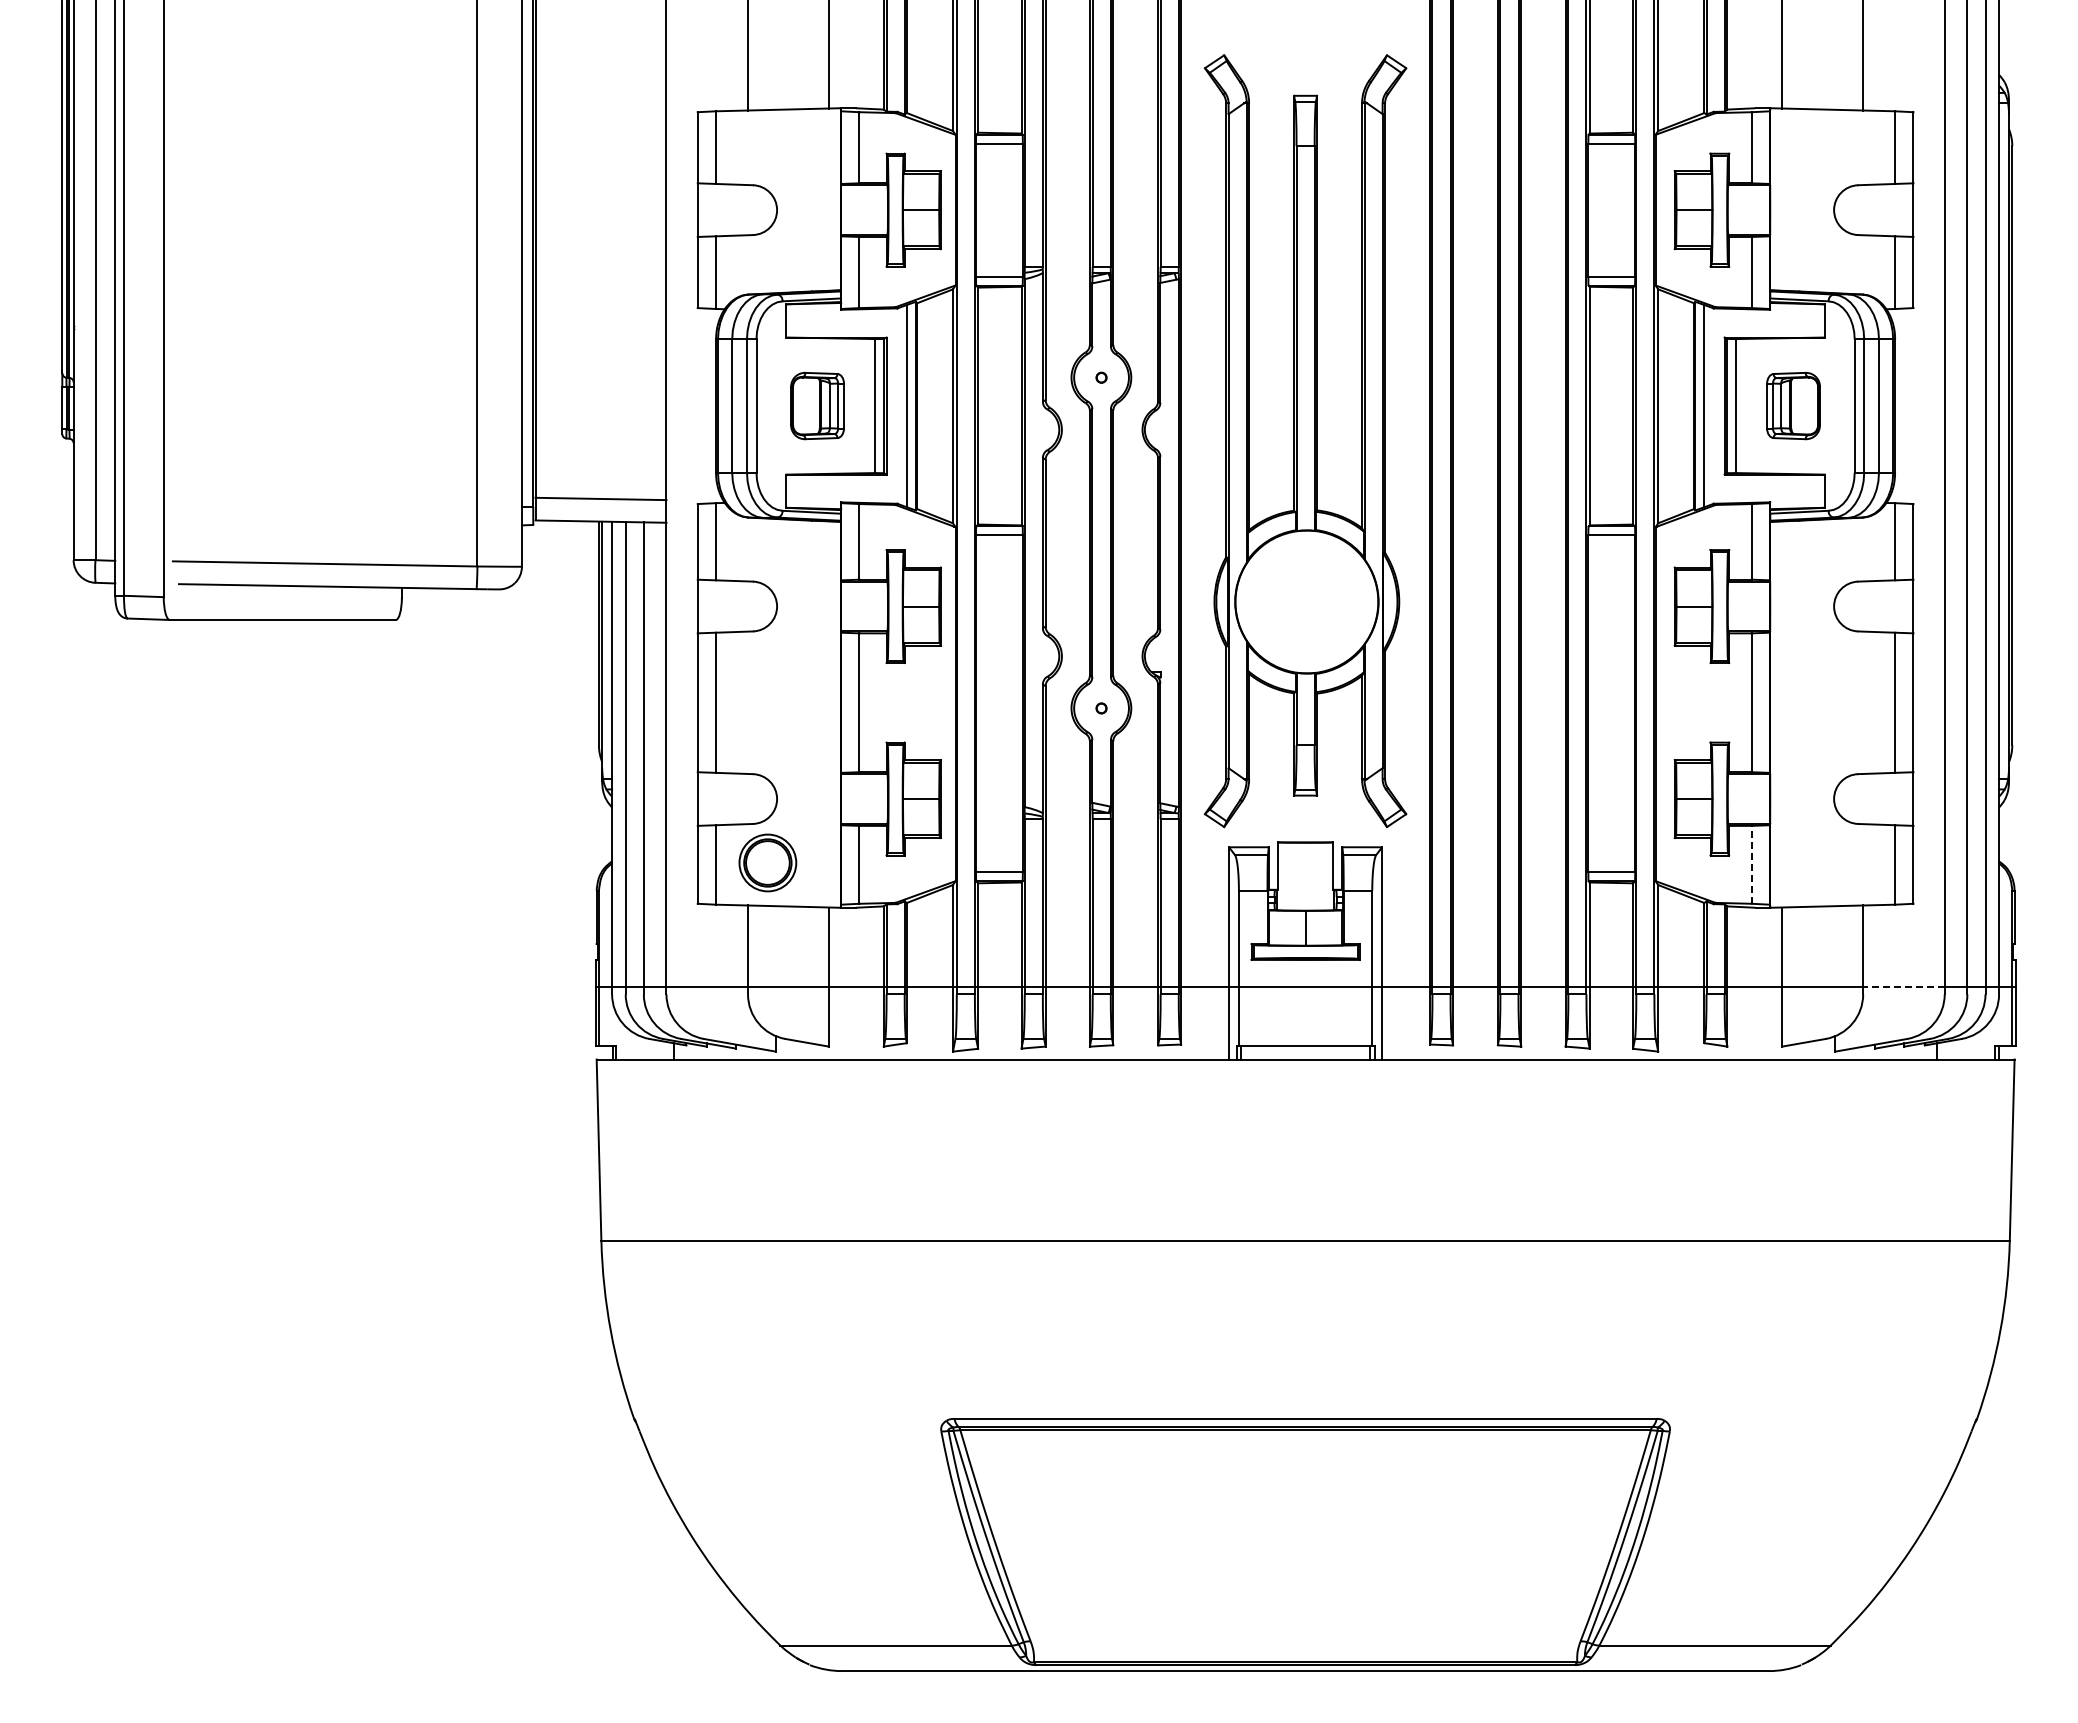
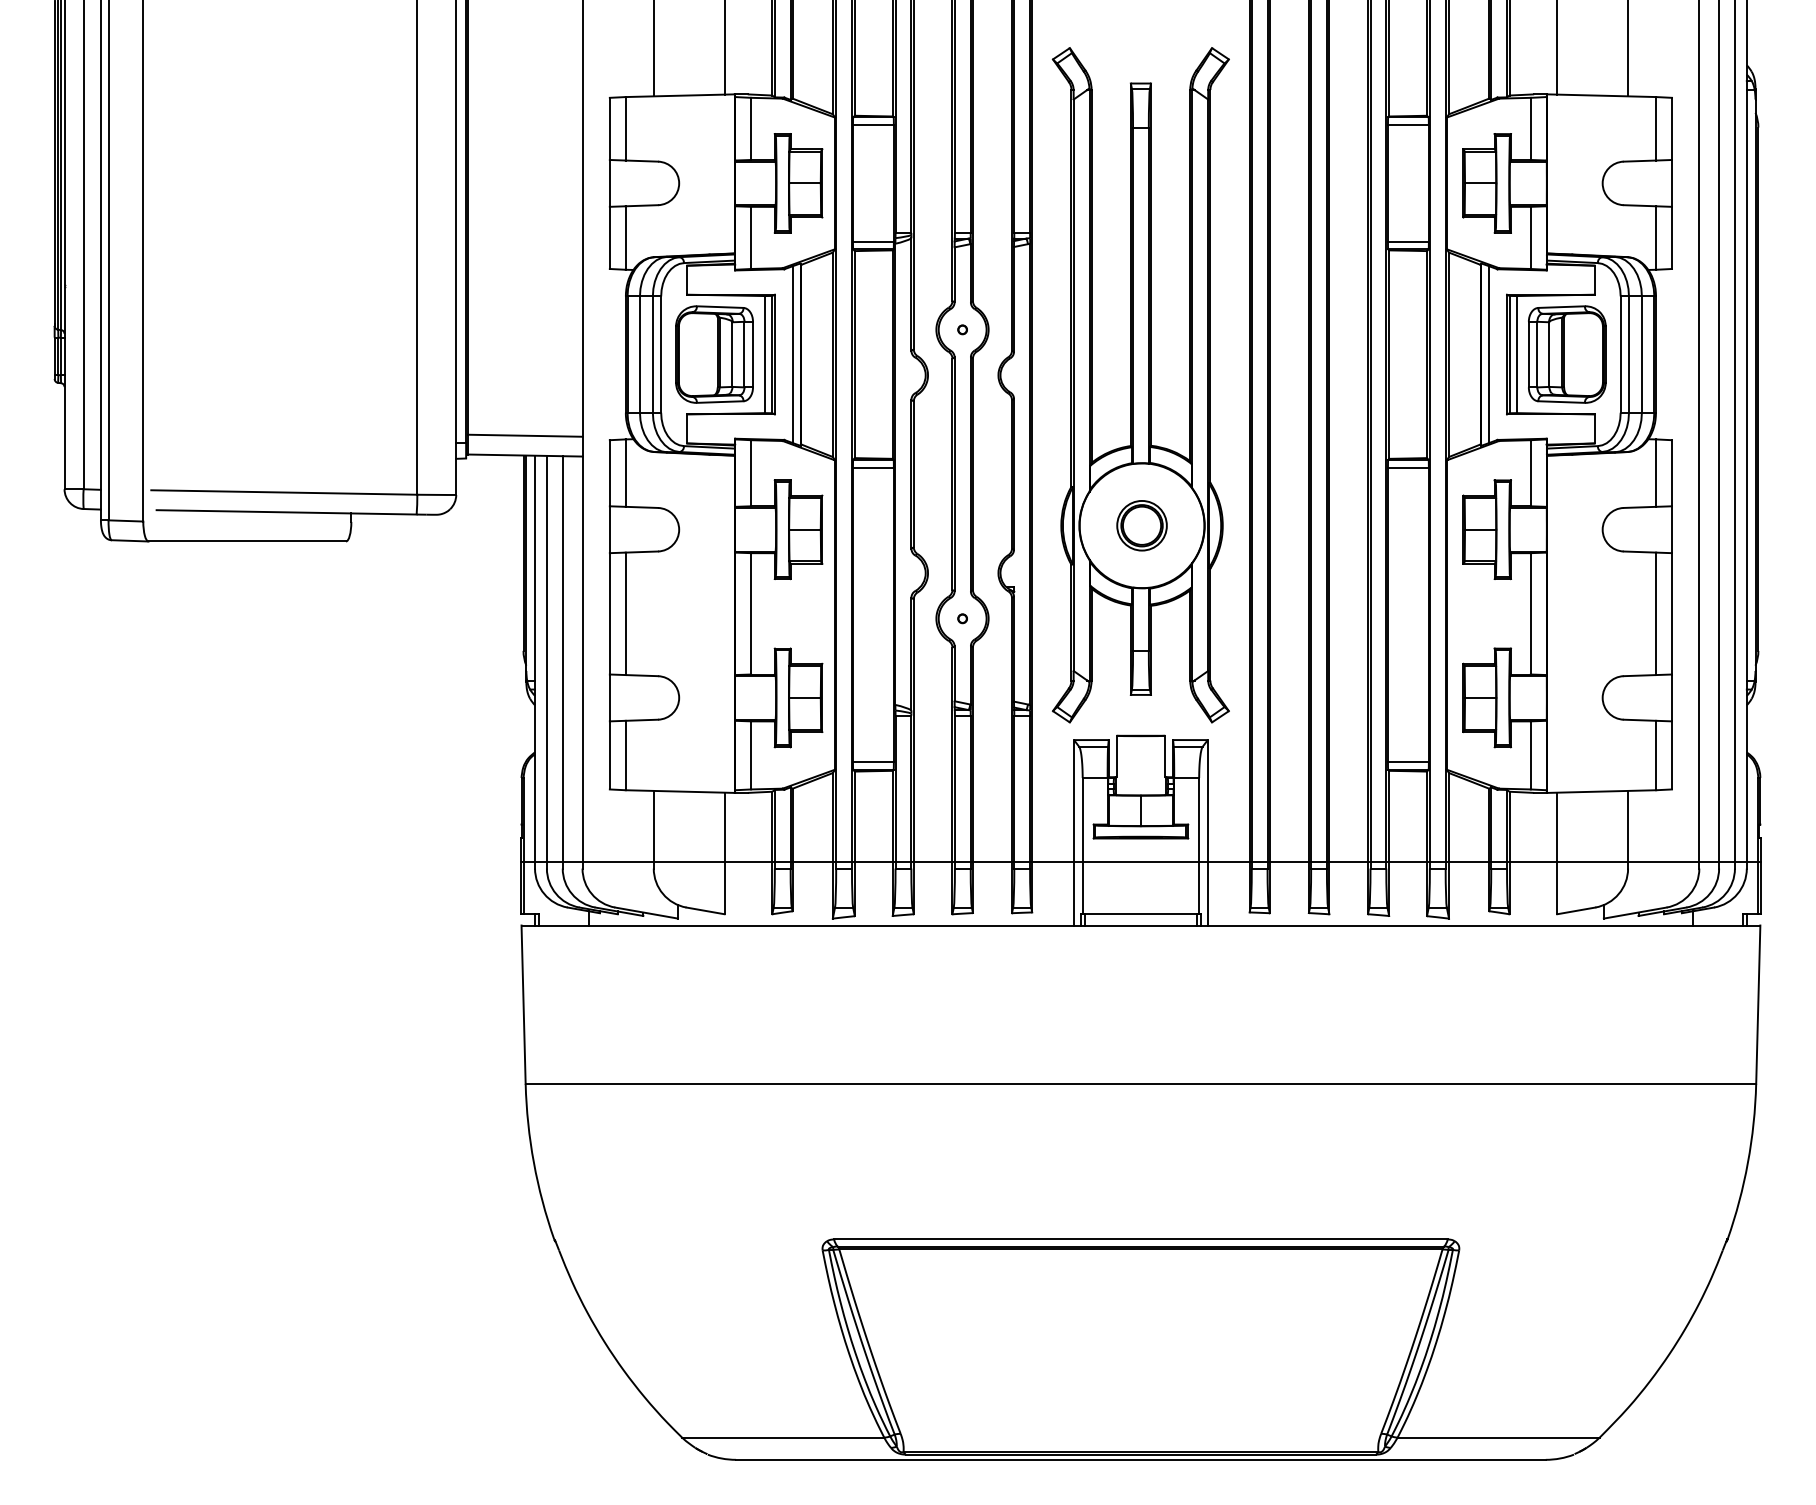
part: (817, 405) -> (714, 354), size x1.67
part: (1793, 405) -> (1567, 354), size x1.67
part: (767, 862) -> (1141, 525), moved
line: (1751, 864) -> (1530, 755), dashed -> solid
line: (1903, 987) -> (1663, 862), dashed -> solid

